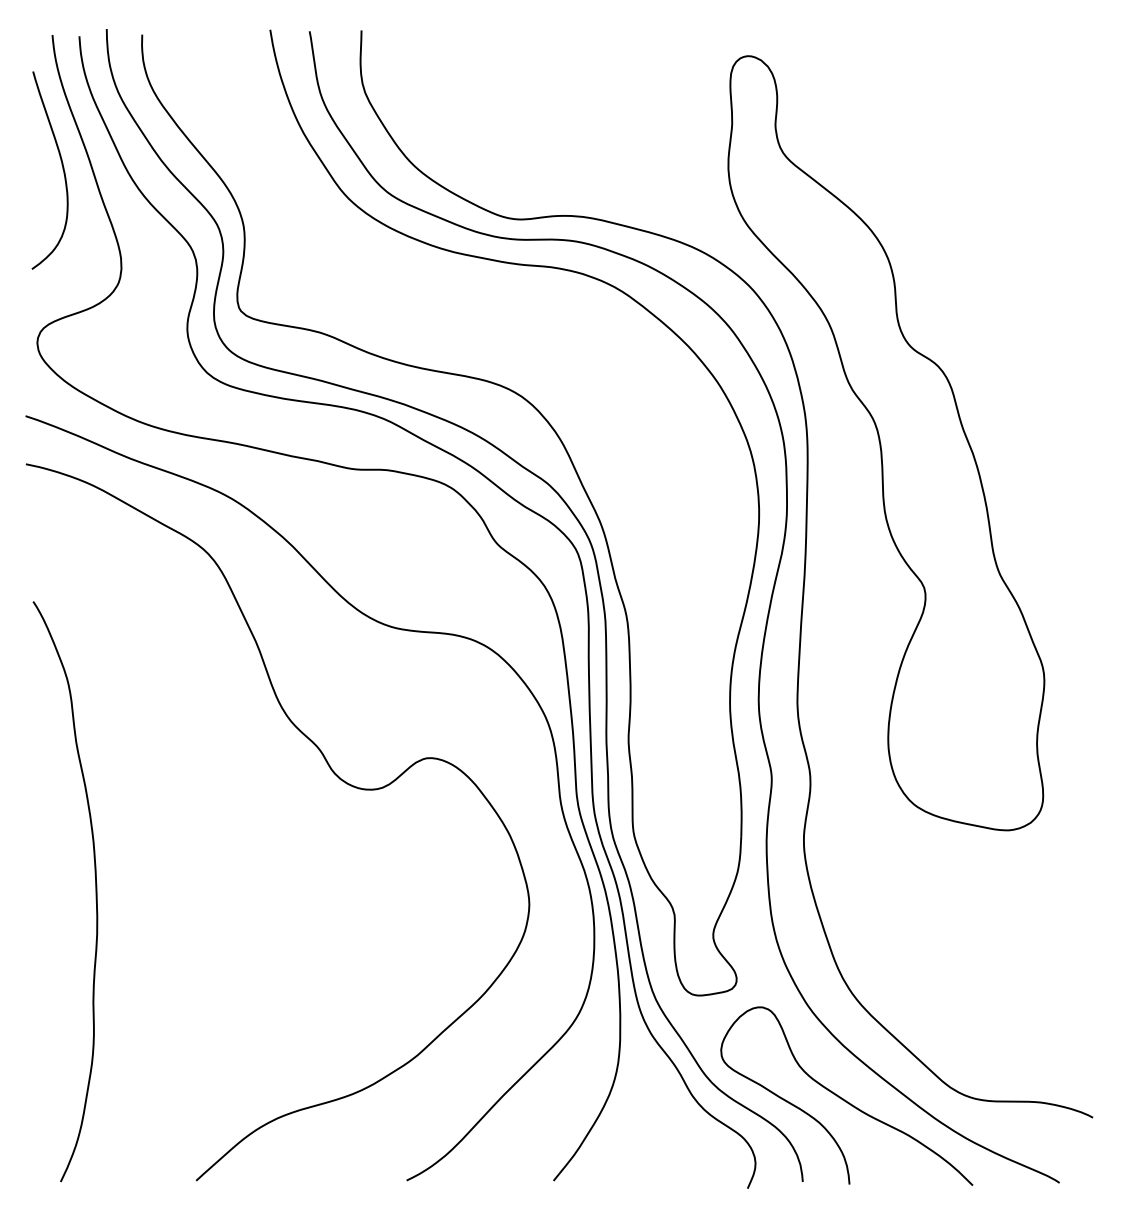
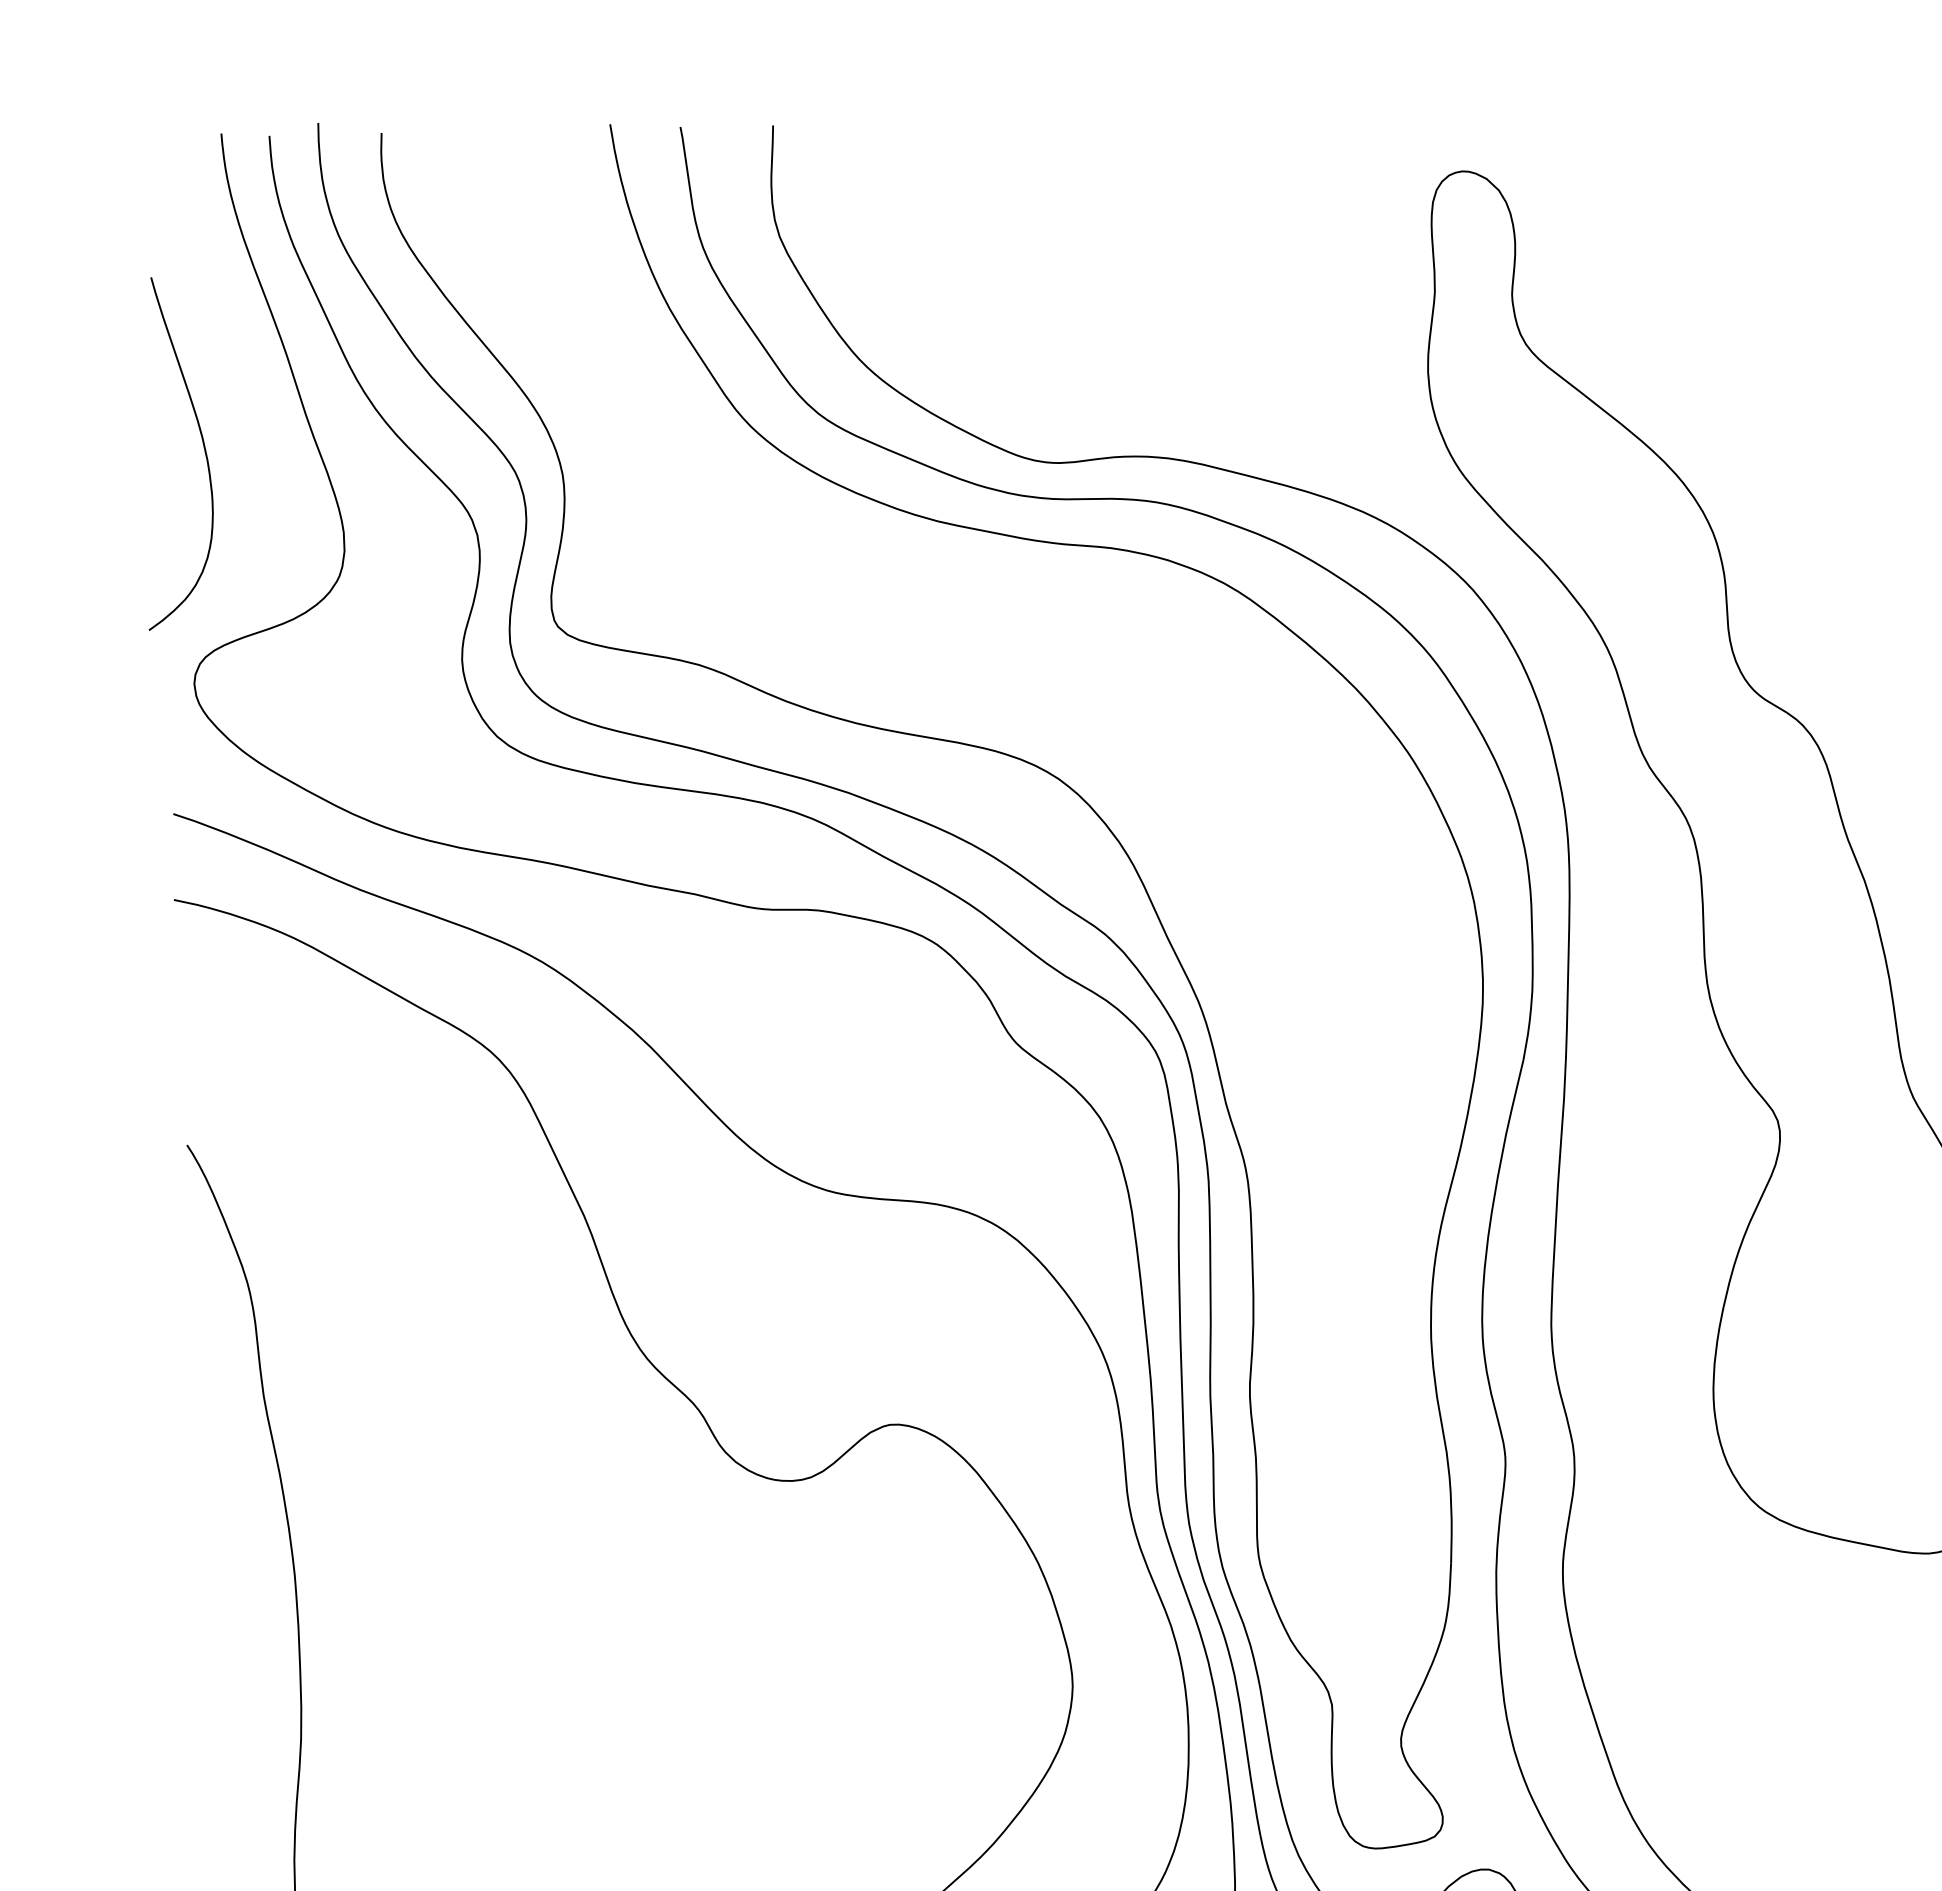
curve: (61, 165) -> (201, 445), moved

